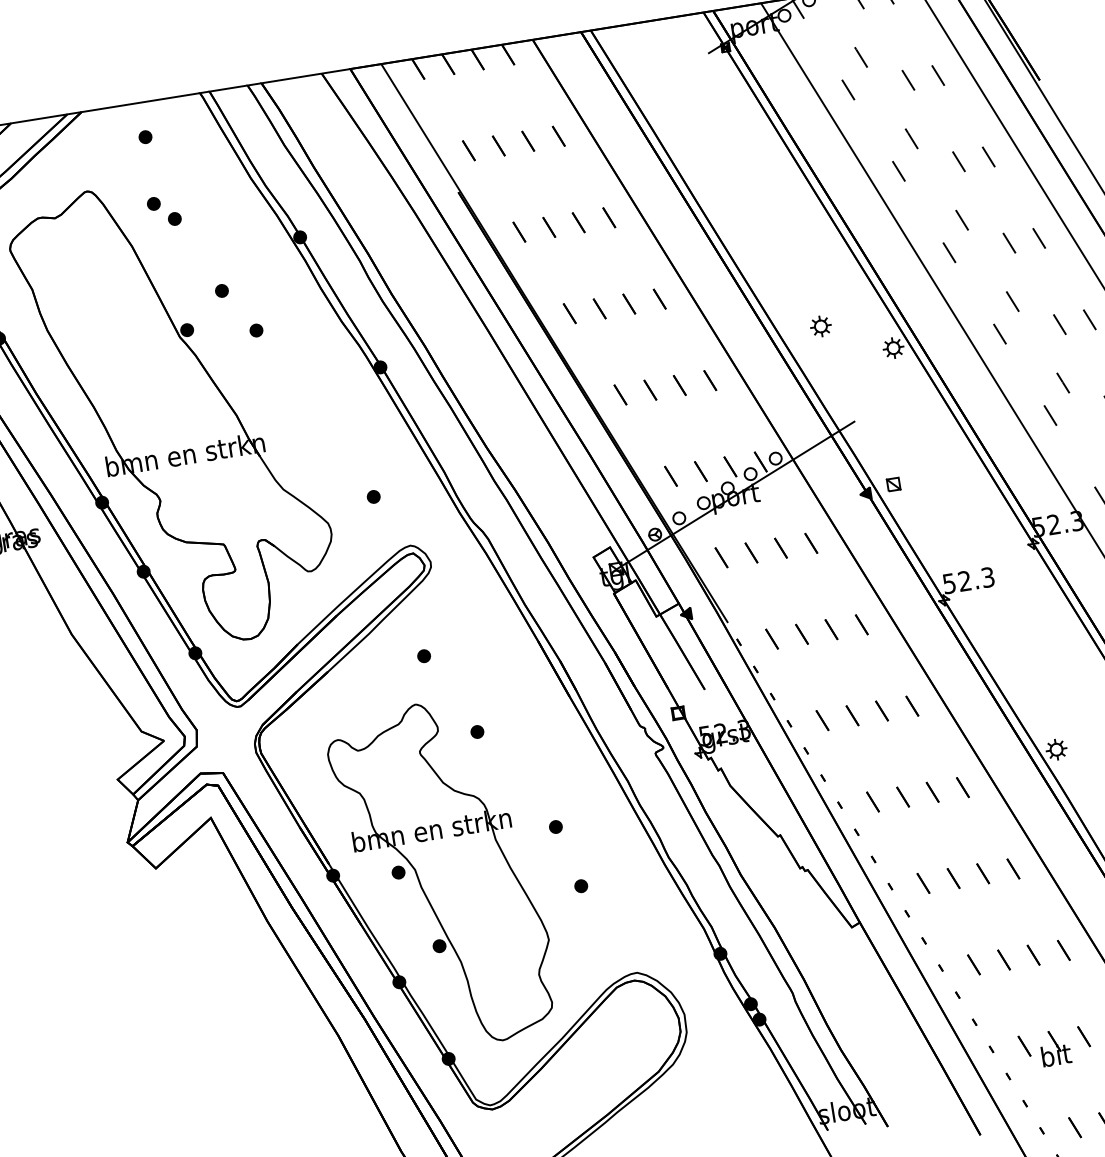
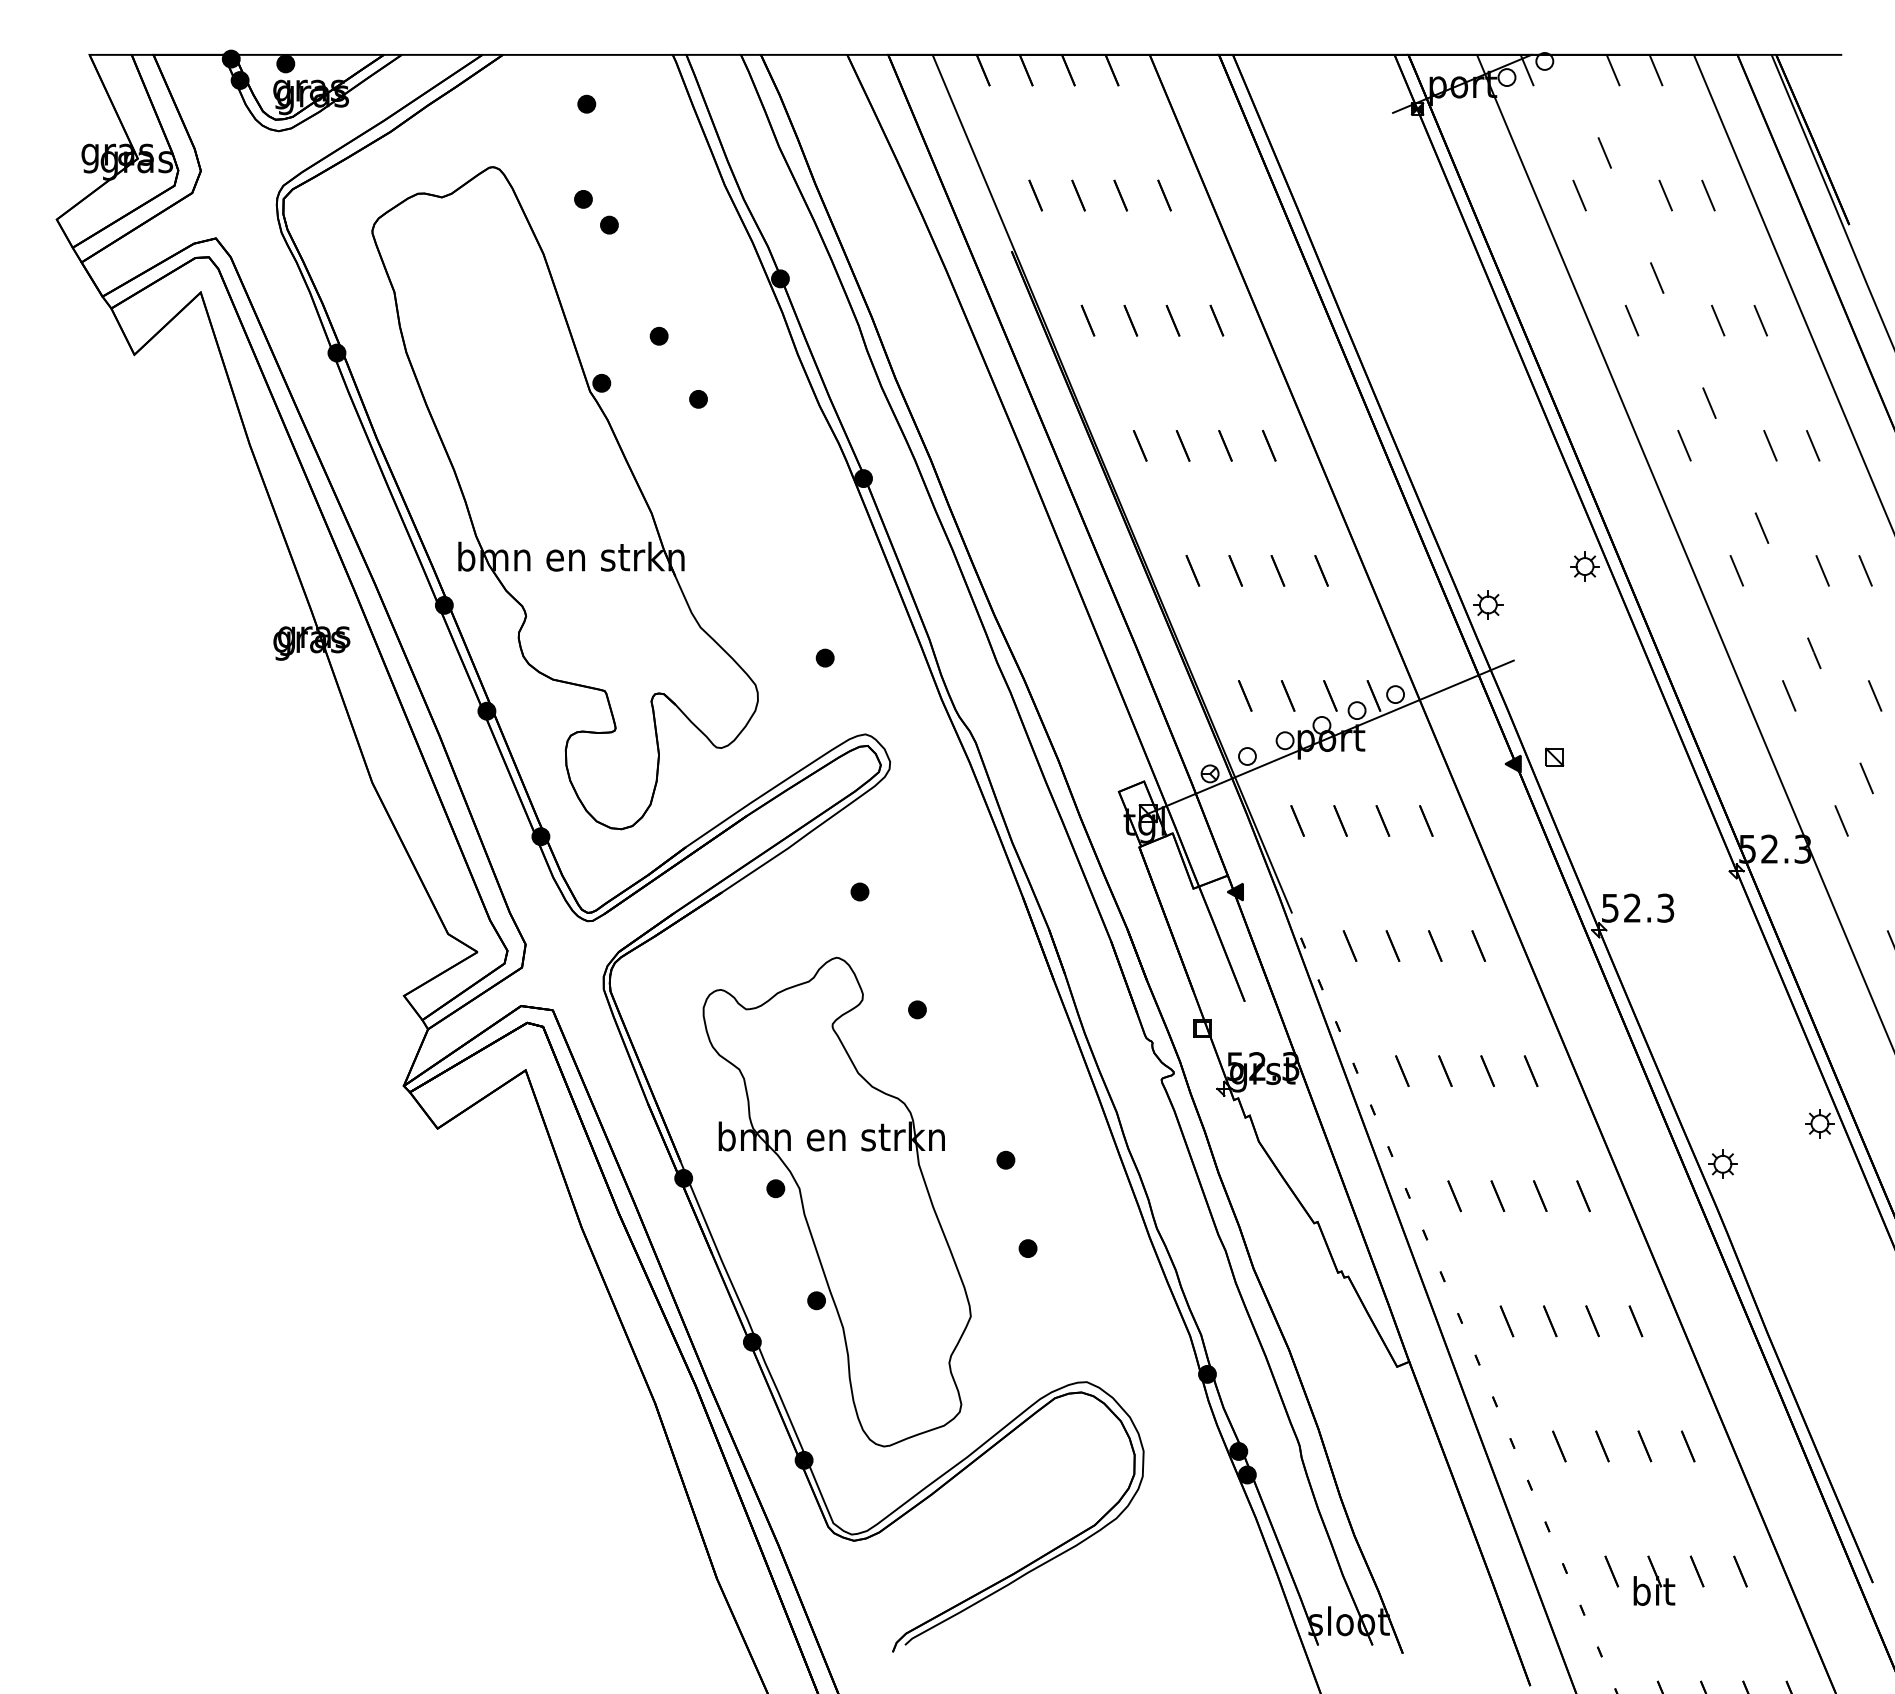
part: (820, 326) -> (1488, 604), moved

